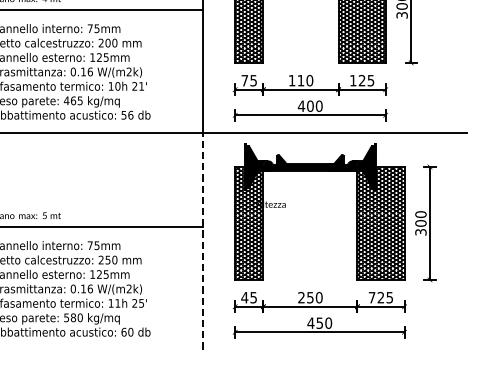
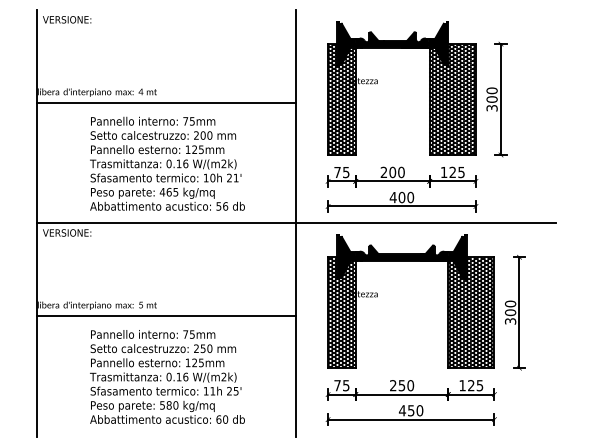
text: (296, 80) -> (388, 172), 110 -> 200
line: (203, 241) -> (296, 330), dashed -> solid
text: (244, 297) -> (337, 385), 45 -> 75
text: (372, 297) -> (462, 385), 725 -> 125

